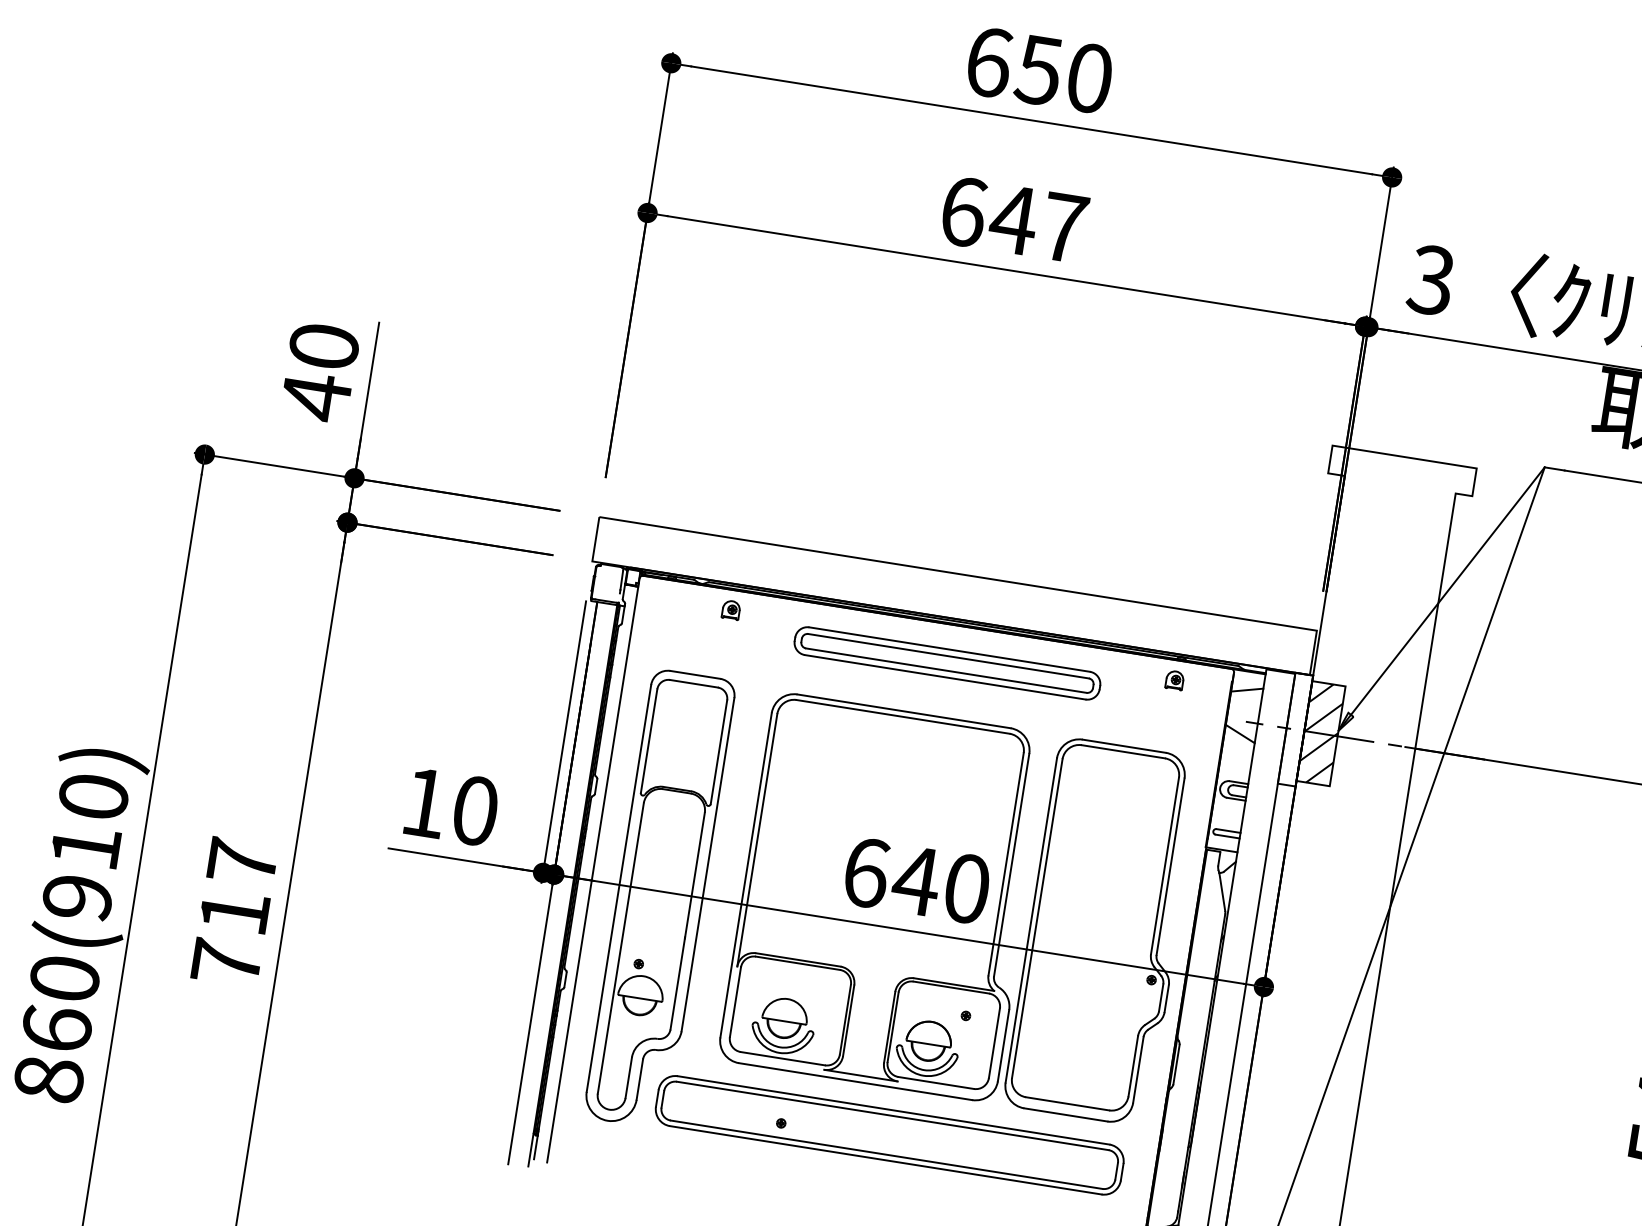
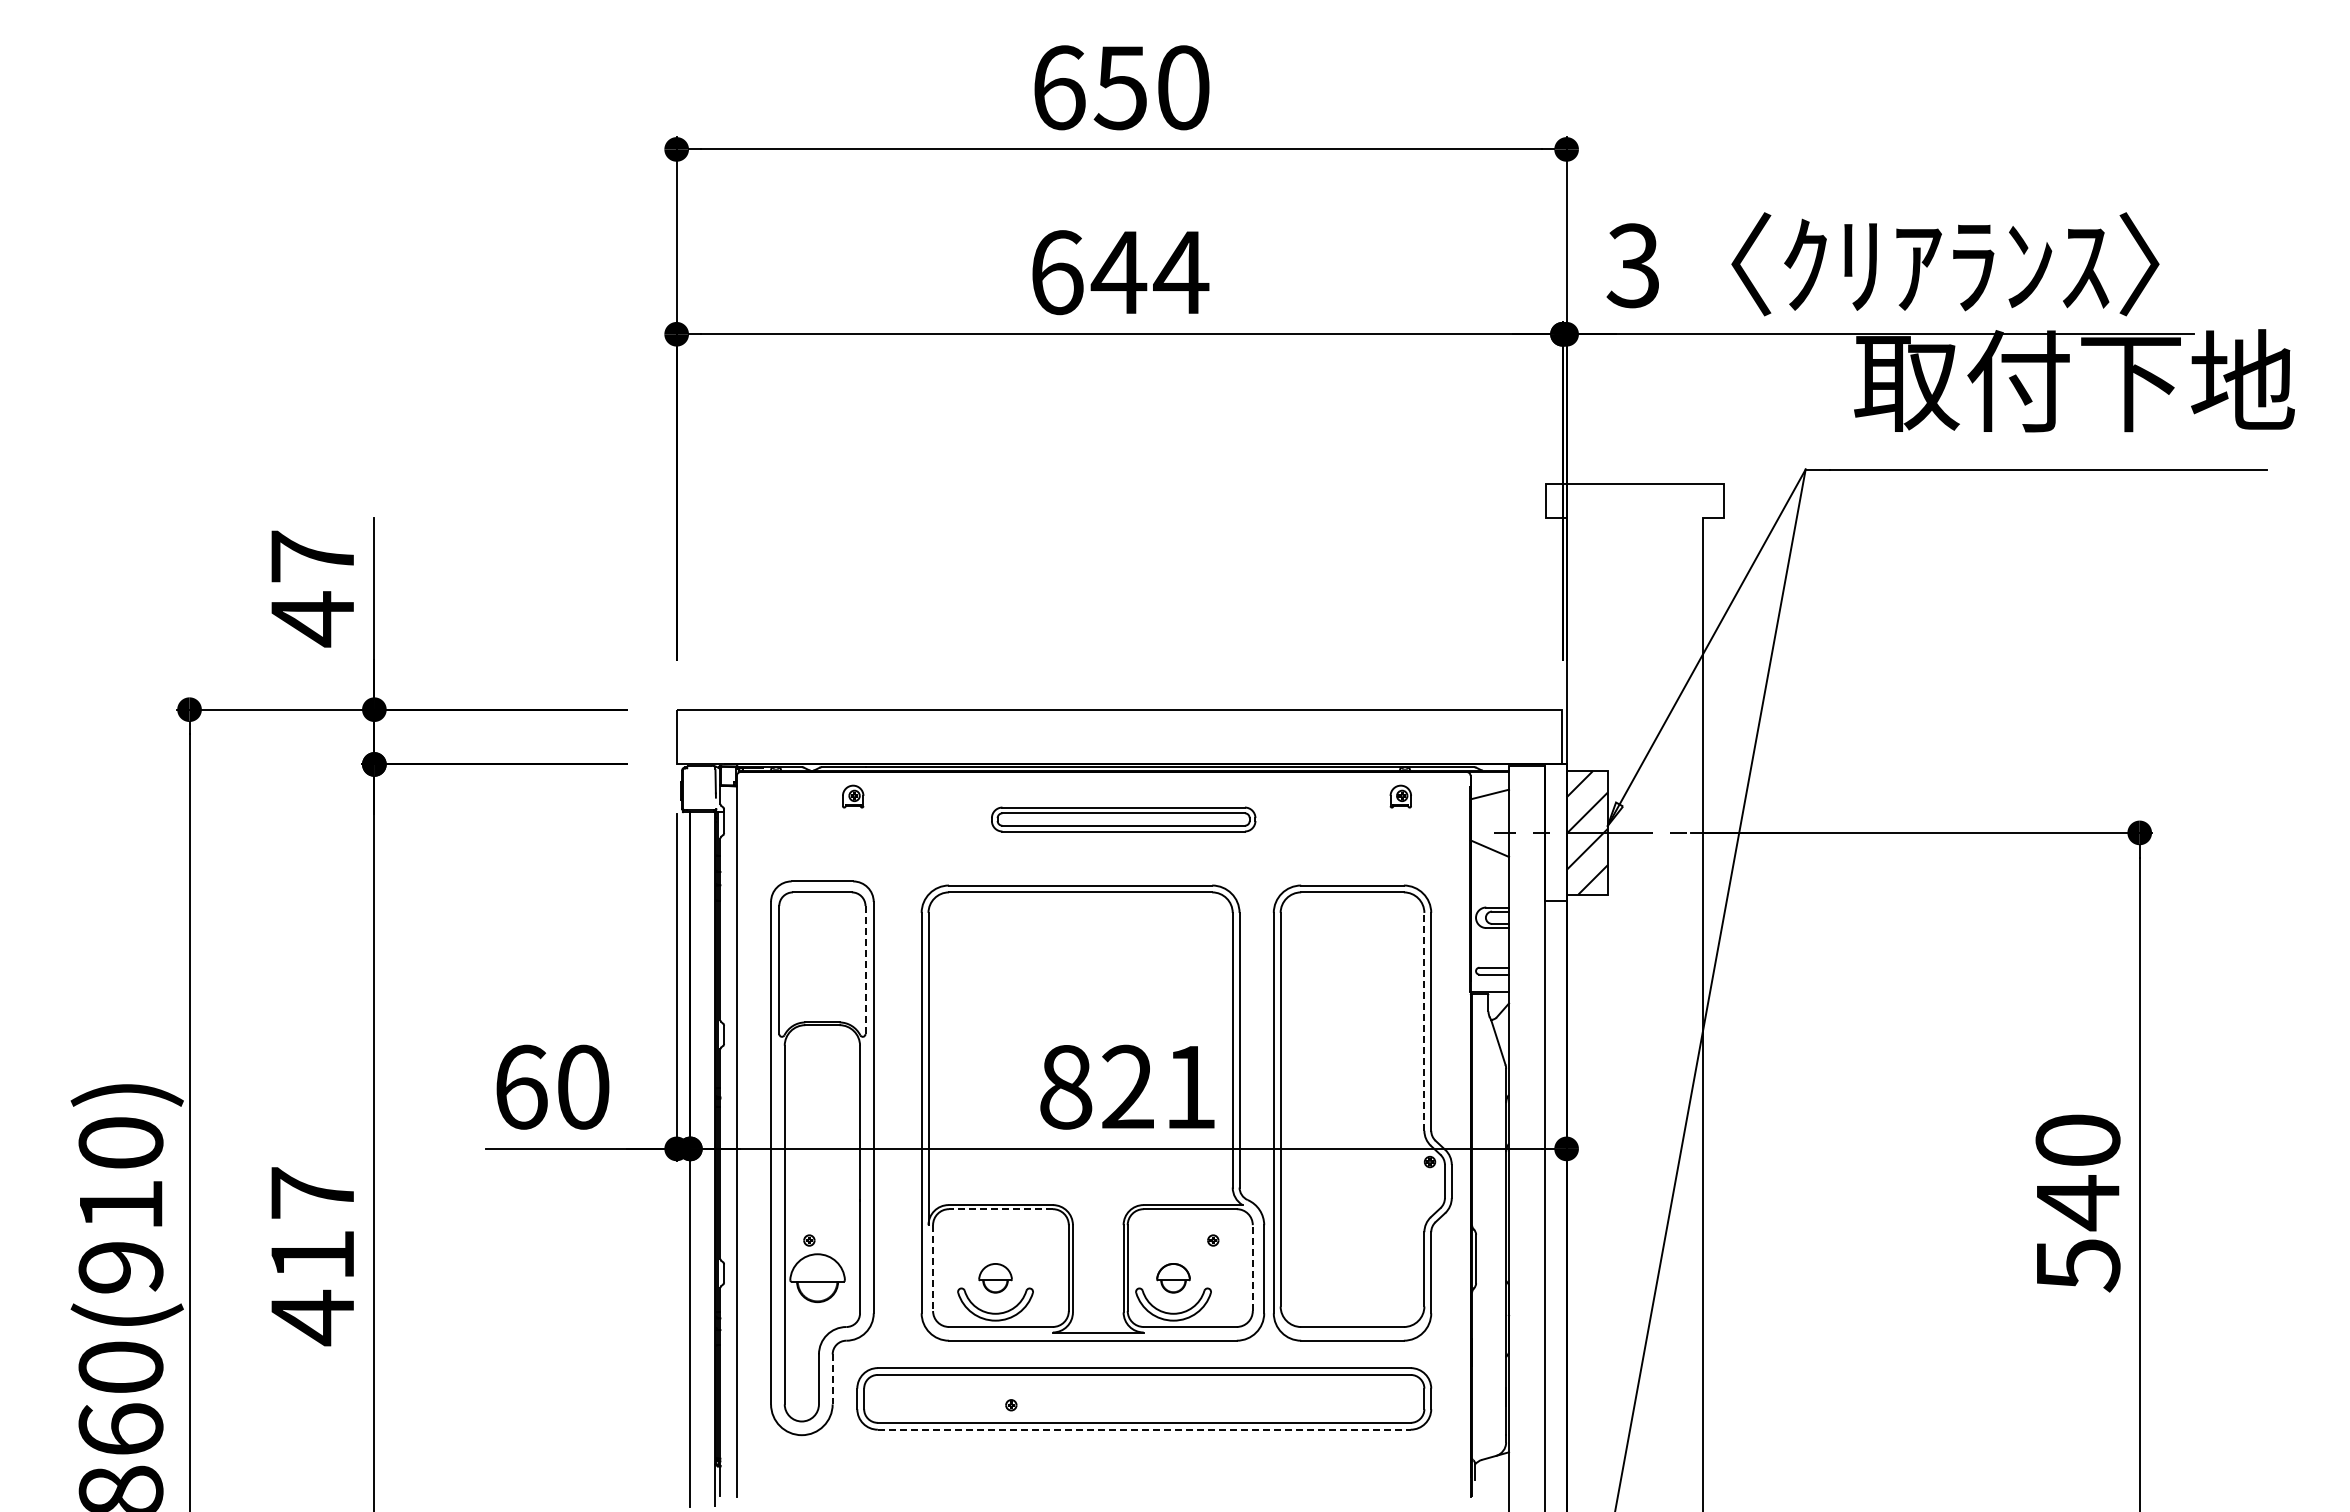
text: (1064, 227) -> (1181, 272), 647 -> 644
text: (324, 346) -> (312, 556), 40 -> 47
part: (947, 663) -> (1123, 819), size x0.7
line: (718, 752) -> (865, 970), solid -> dashed
text: (425, 802) -> (521, 1086), 10 -> 60
line: (1165, 865) -> (1424, 1021), solid -> dashed
text: (917, 880) -> (1128, 1086), 640 -> 821
text: (226, 962) -> (312, 1317), 717 -> 417
line: (797, 963) -> (1000, 1209), solid -> dashed
line: (735, 1002) -> (933, 1268), solid -> dashed
part: (784, 1018) -> (995, 1278), size x0.6
part: (928, 1041) -> (1173, 1278), size x0.6
line: (994, 1043) -> (1252, 1268), solid -> dashed
line: (639, 1079) -> (832, 1379), solid -> dashed
line: (886, 1160) -> (1144, 1429), solid -> dashed

